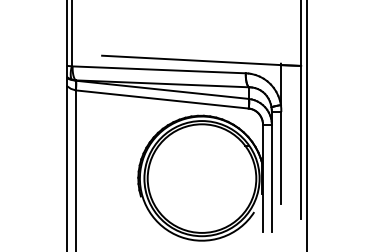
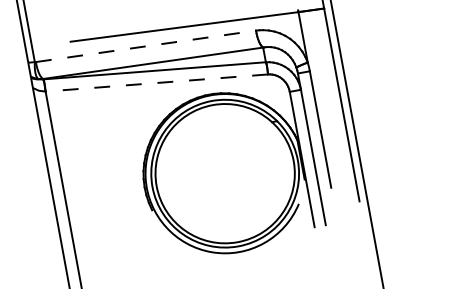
line: (159, 69) -> (146, 45), solid -> dashed
line: (162, 99) -> (157, 82), solid -> dashed

